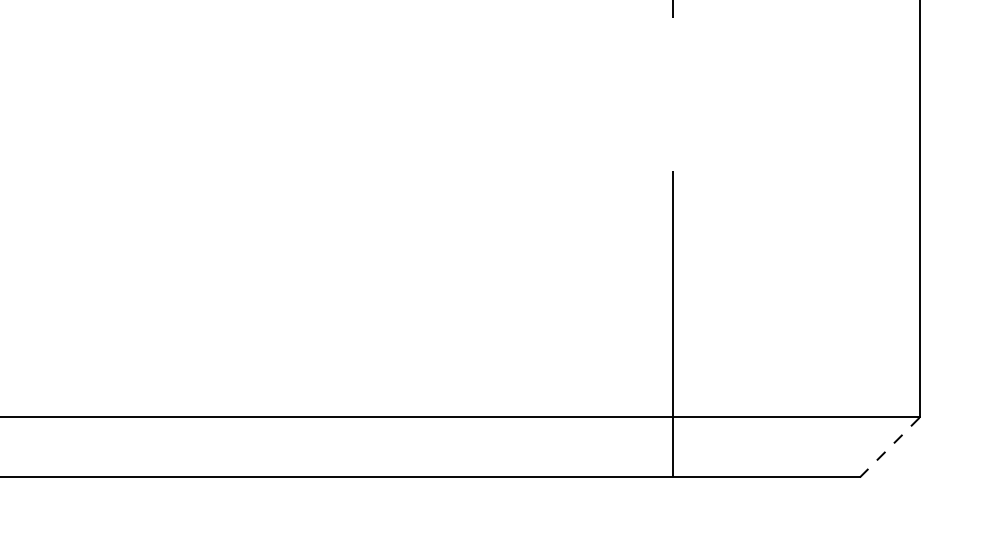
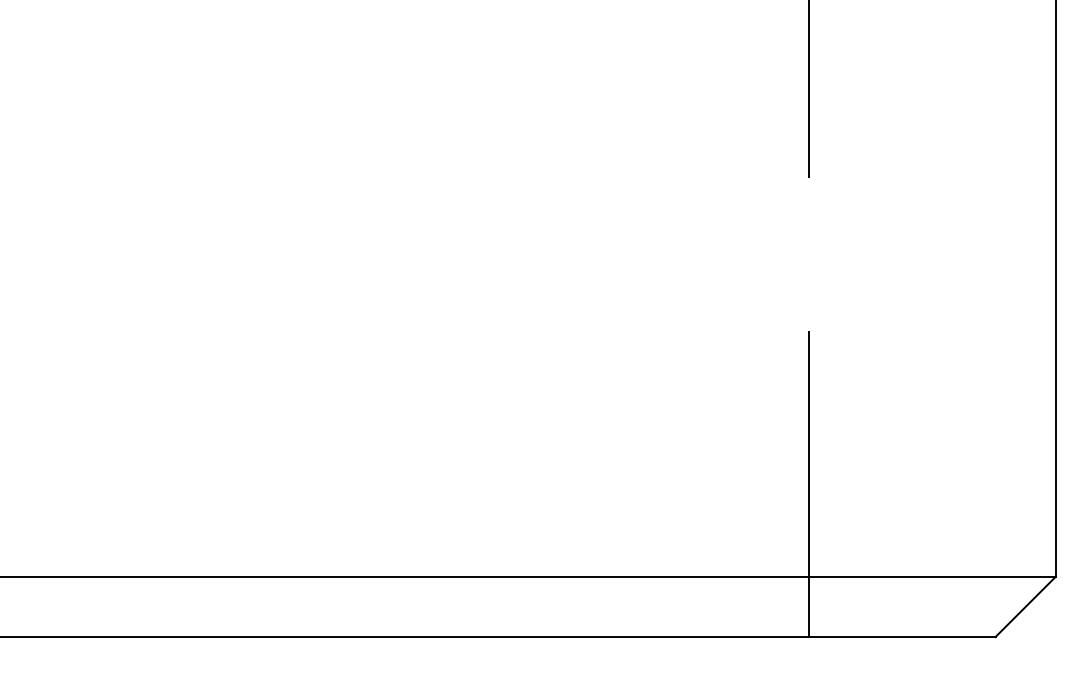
line: (889, 446) -> (1025, 606), dashed -> solid

